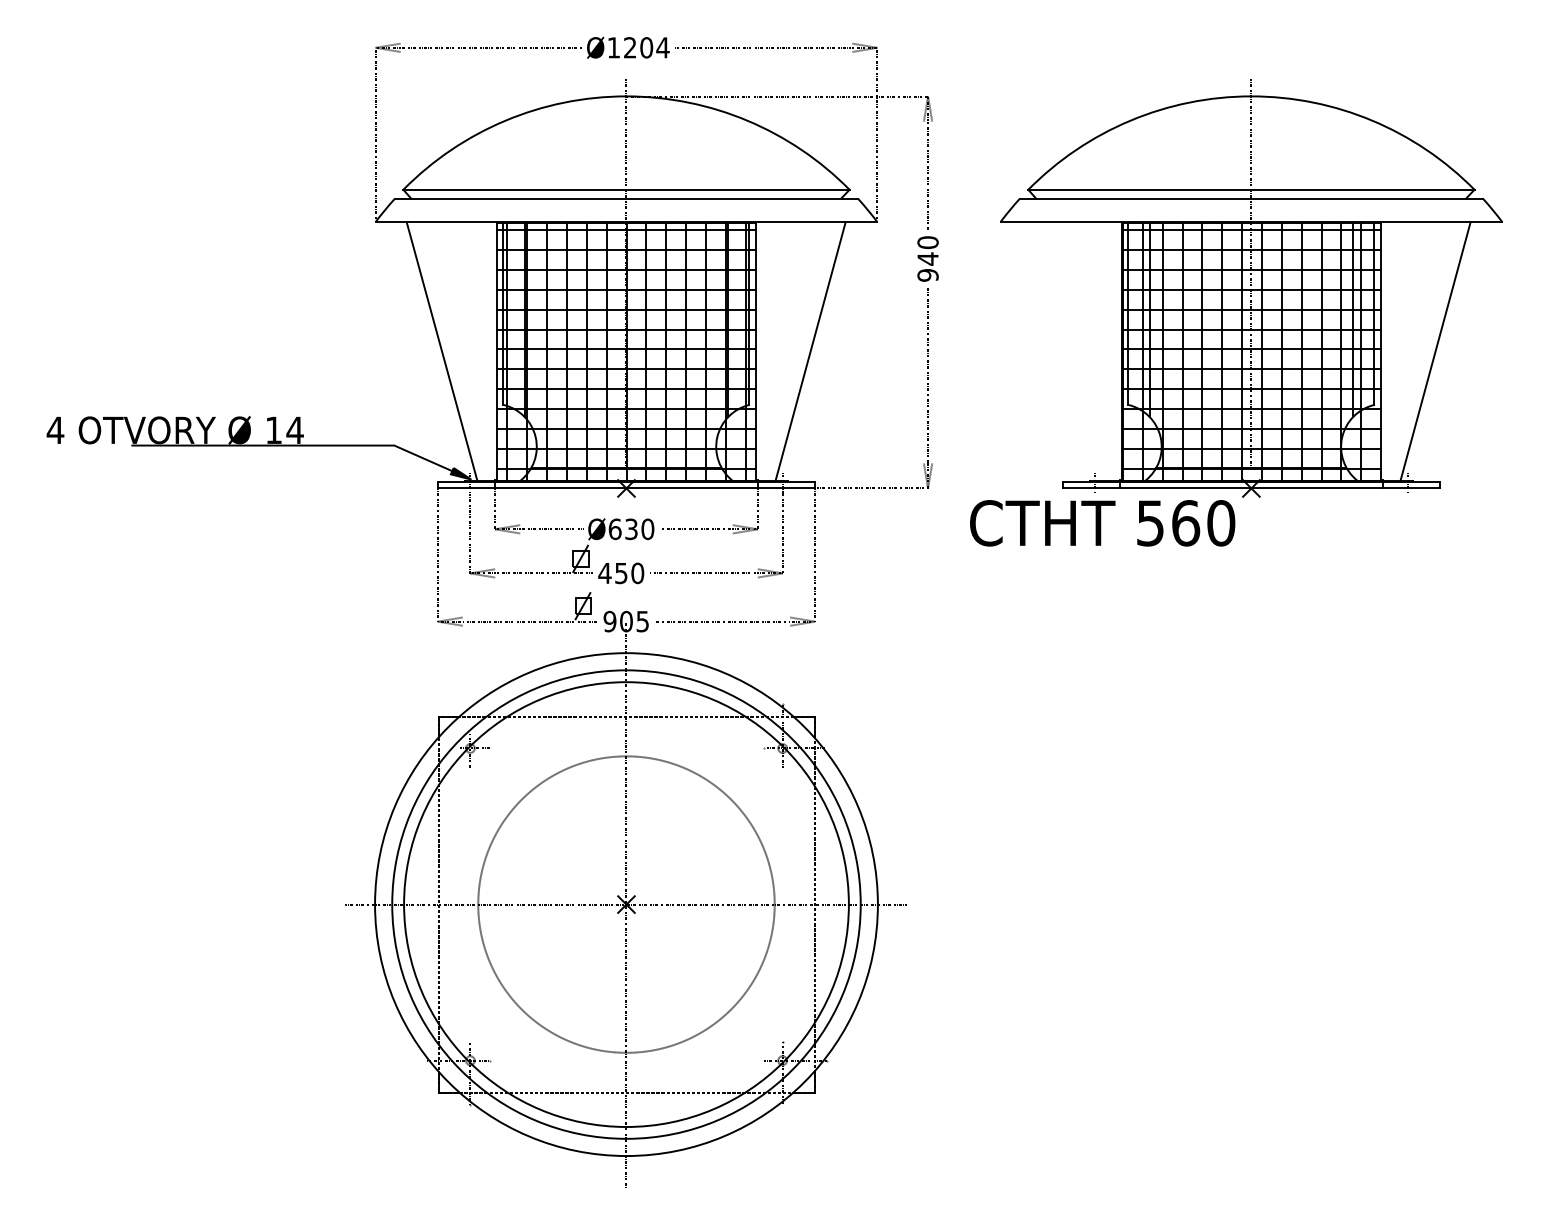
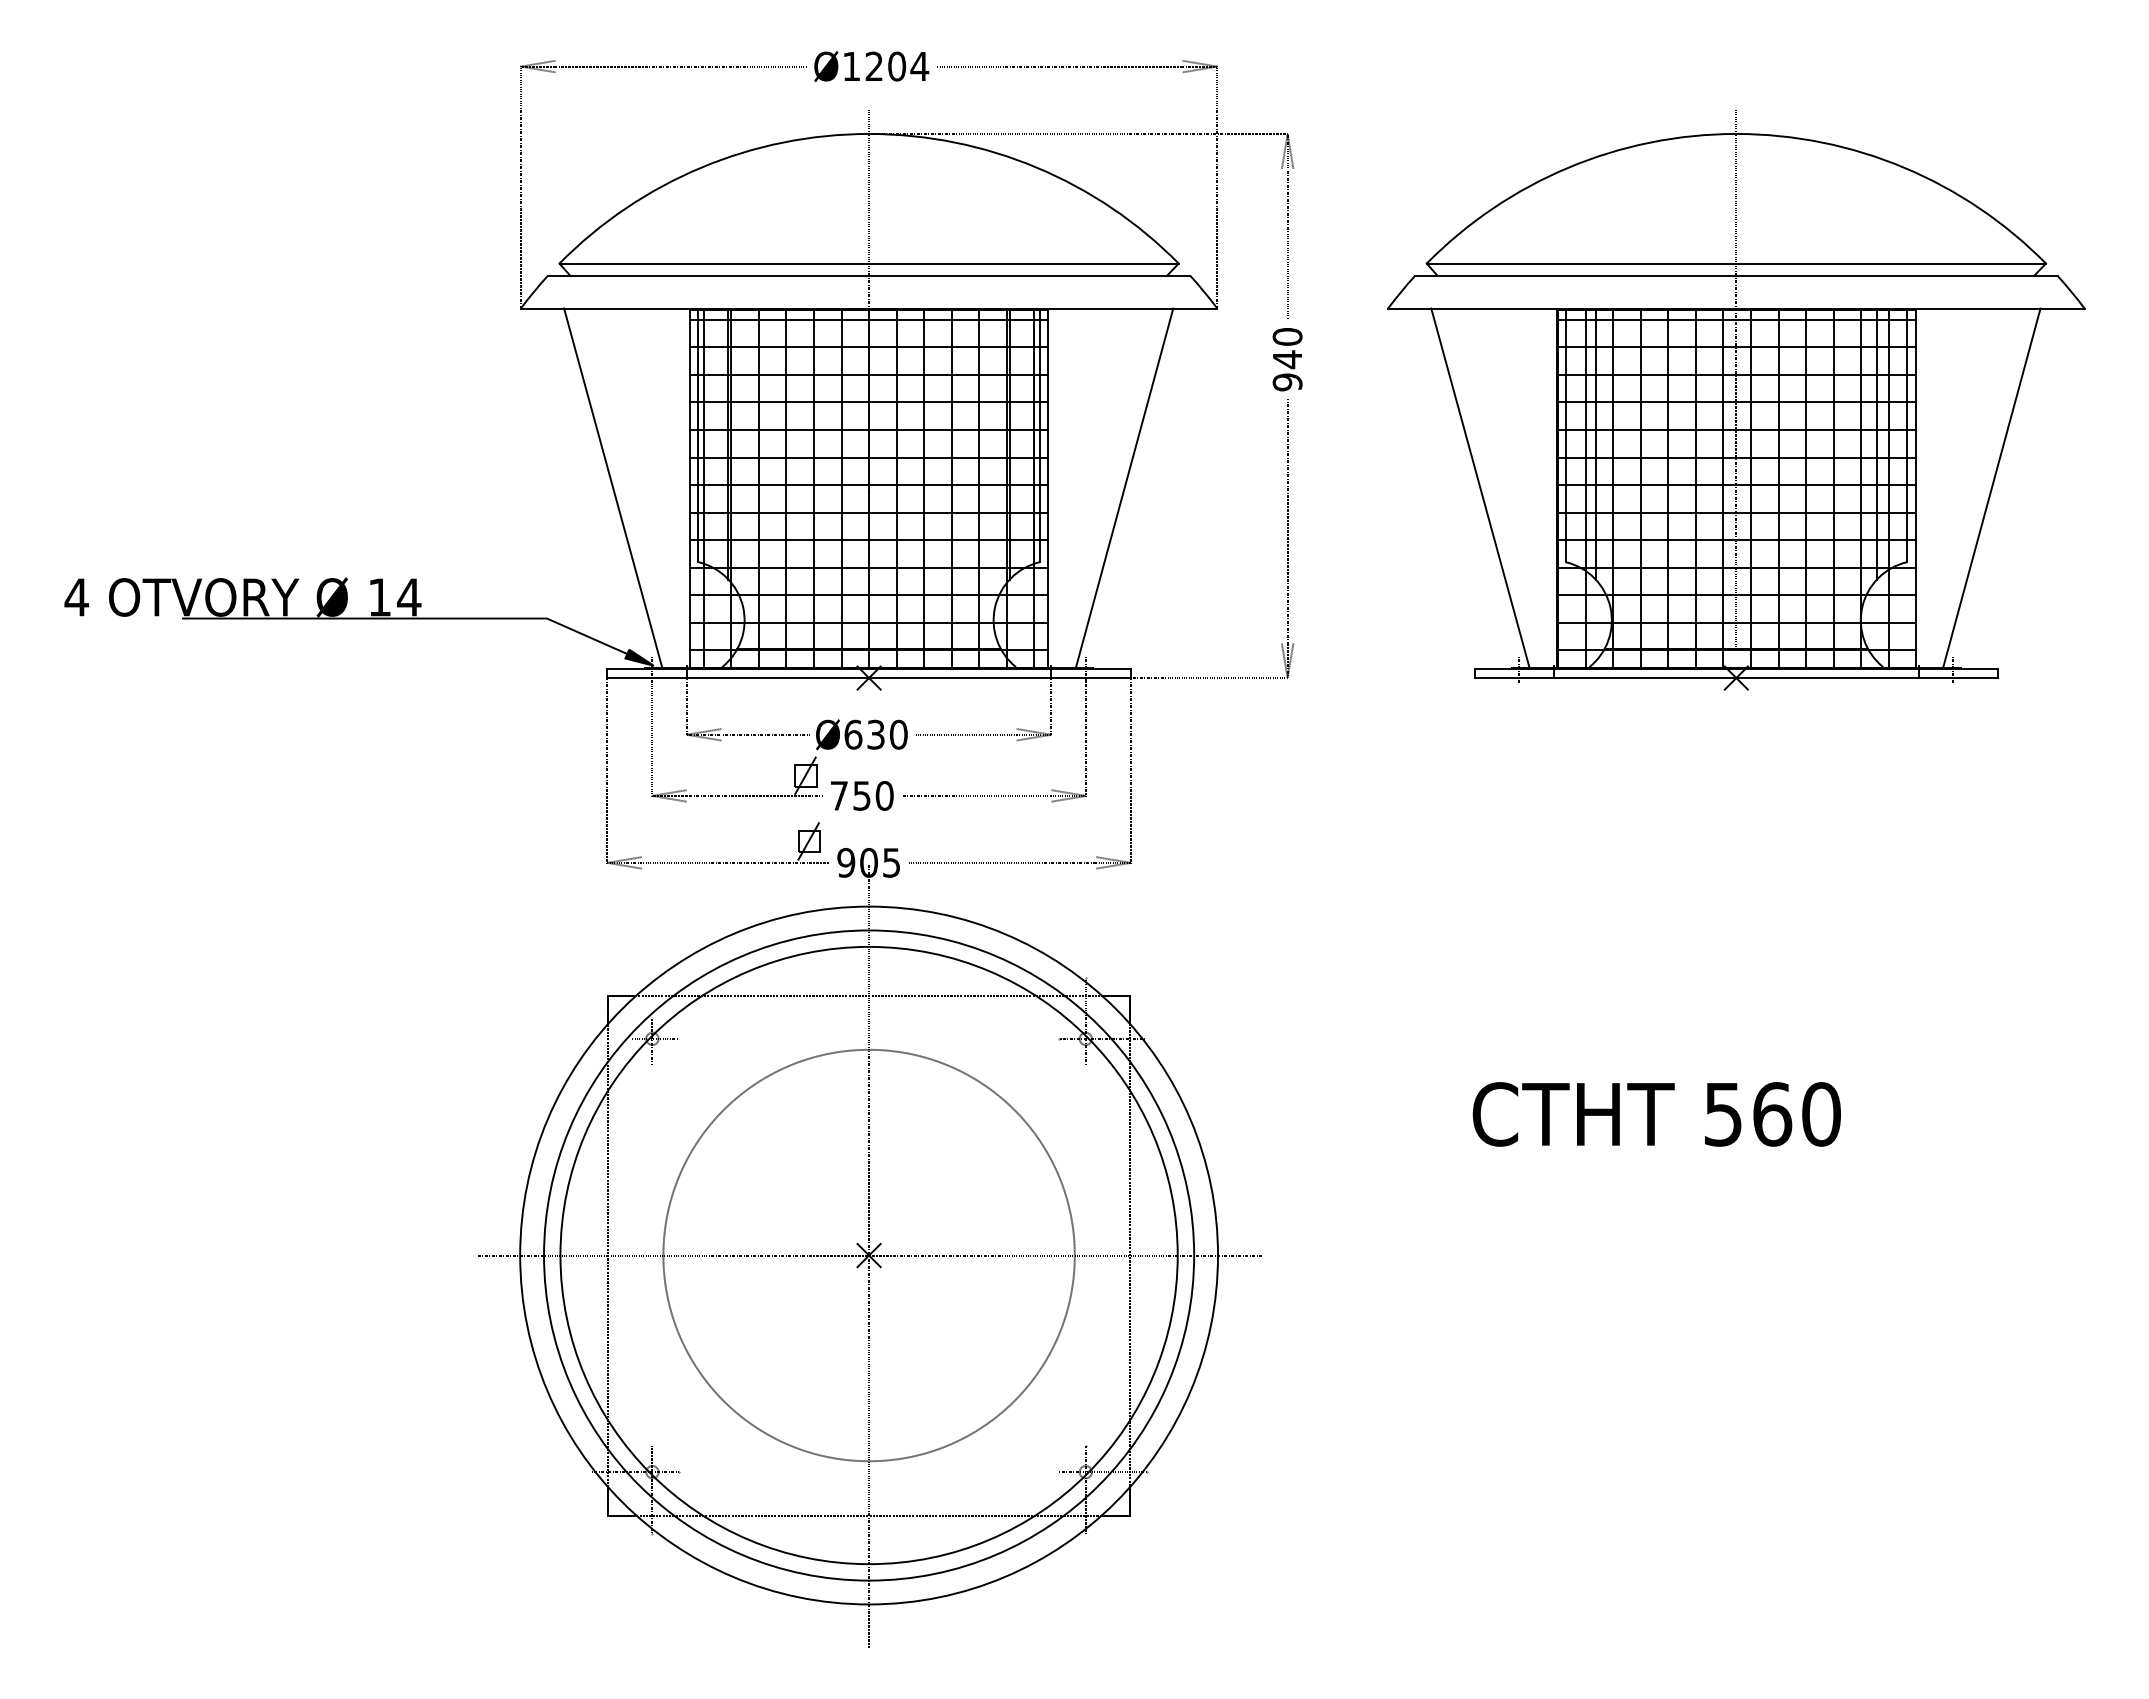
line: (1067, 351) -> (1480, 487), added
text: (1102, 523) -> (1656, 1114), moved
text: (604, 573) -> (838, 795), 450 -> 750

